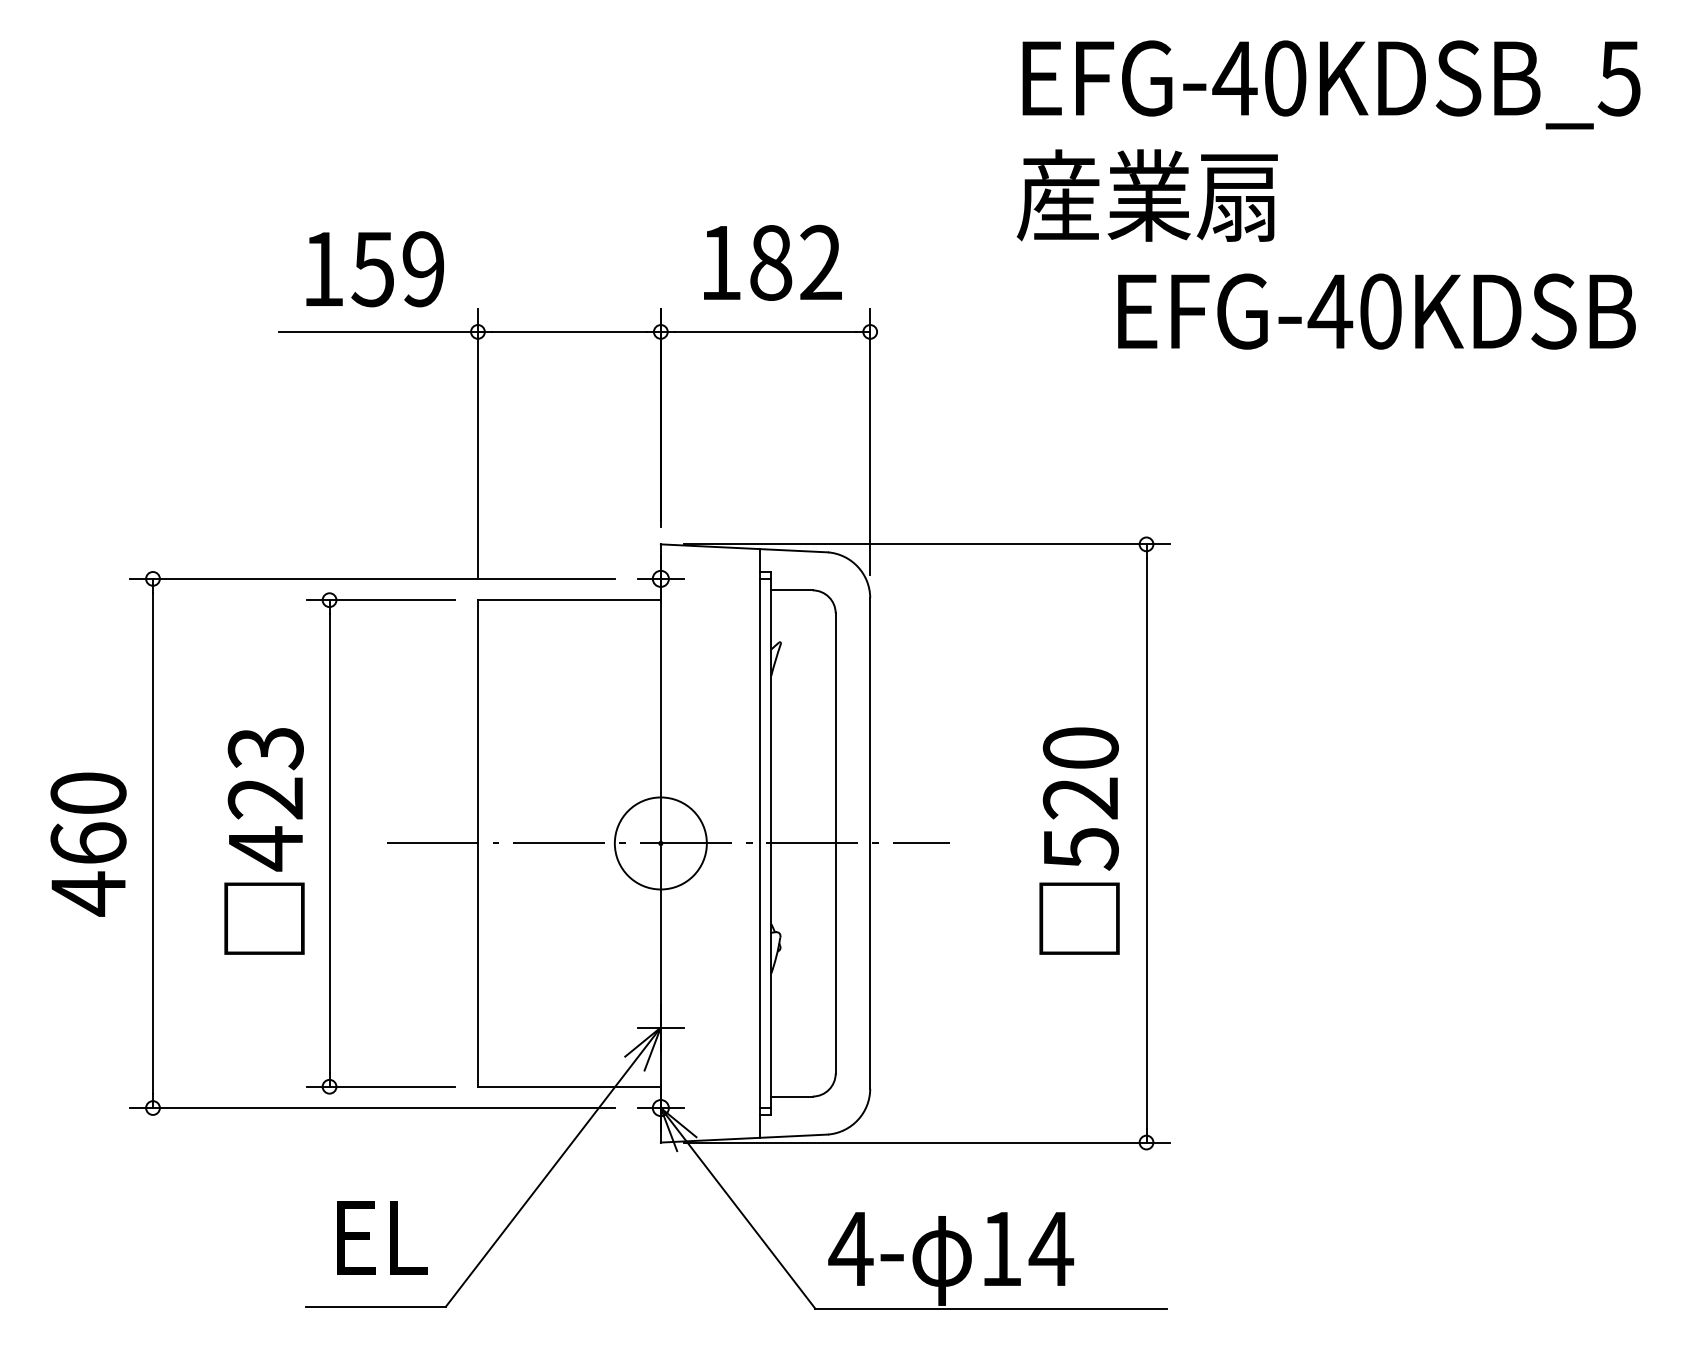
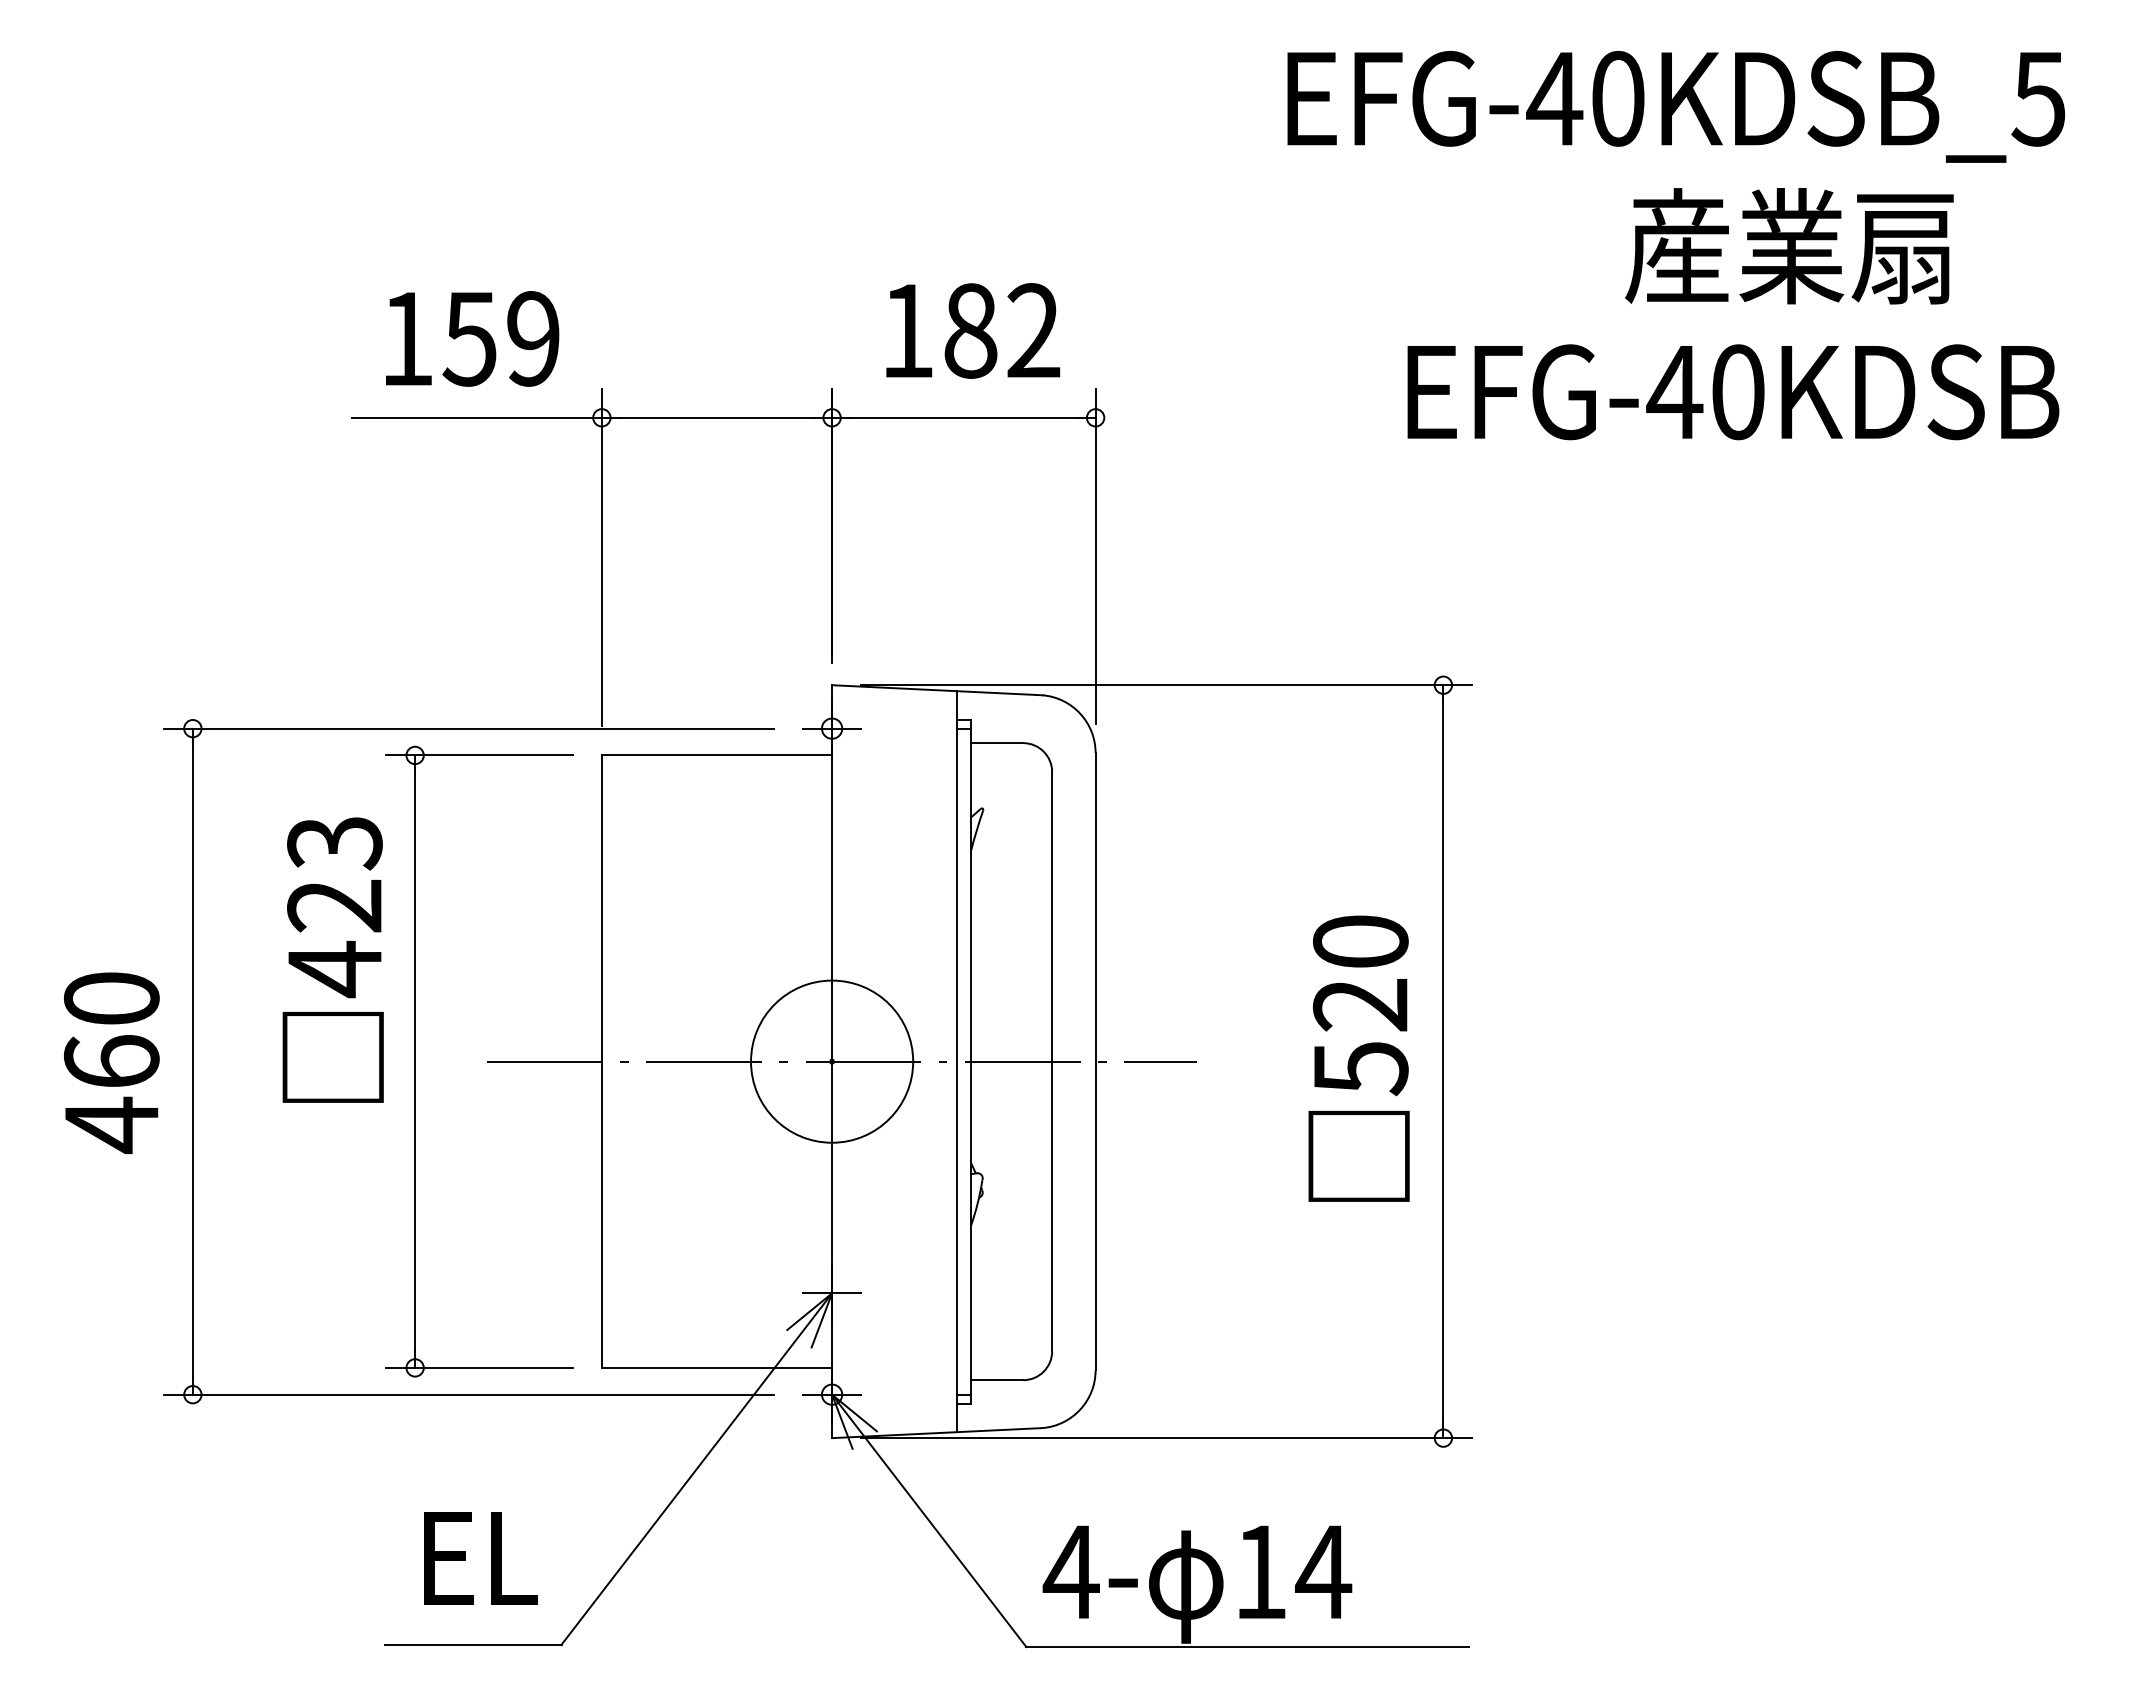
text: (1147, 195) -> (1789, 246), moved
text: (263, 840) -> (332, 959), moved
circle: (661, 843) -> (832, 1061), size x1.4

